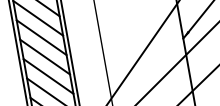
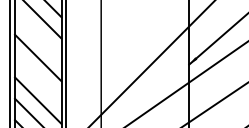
line: (41, 37) -> (38, 36), removed
line: (48, 76) -> (38, 79), removed

